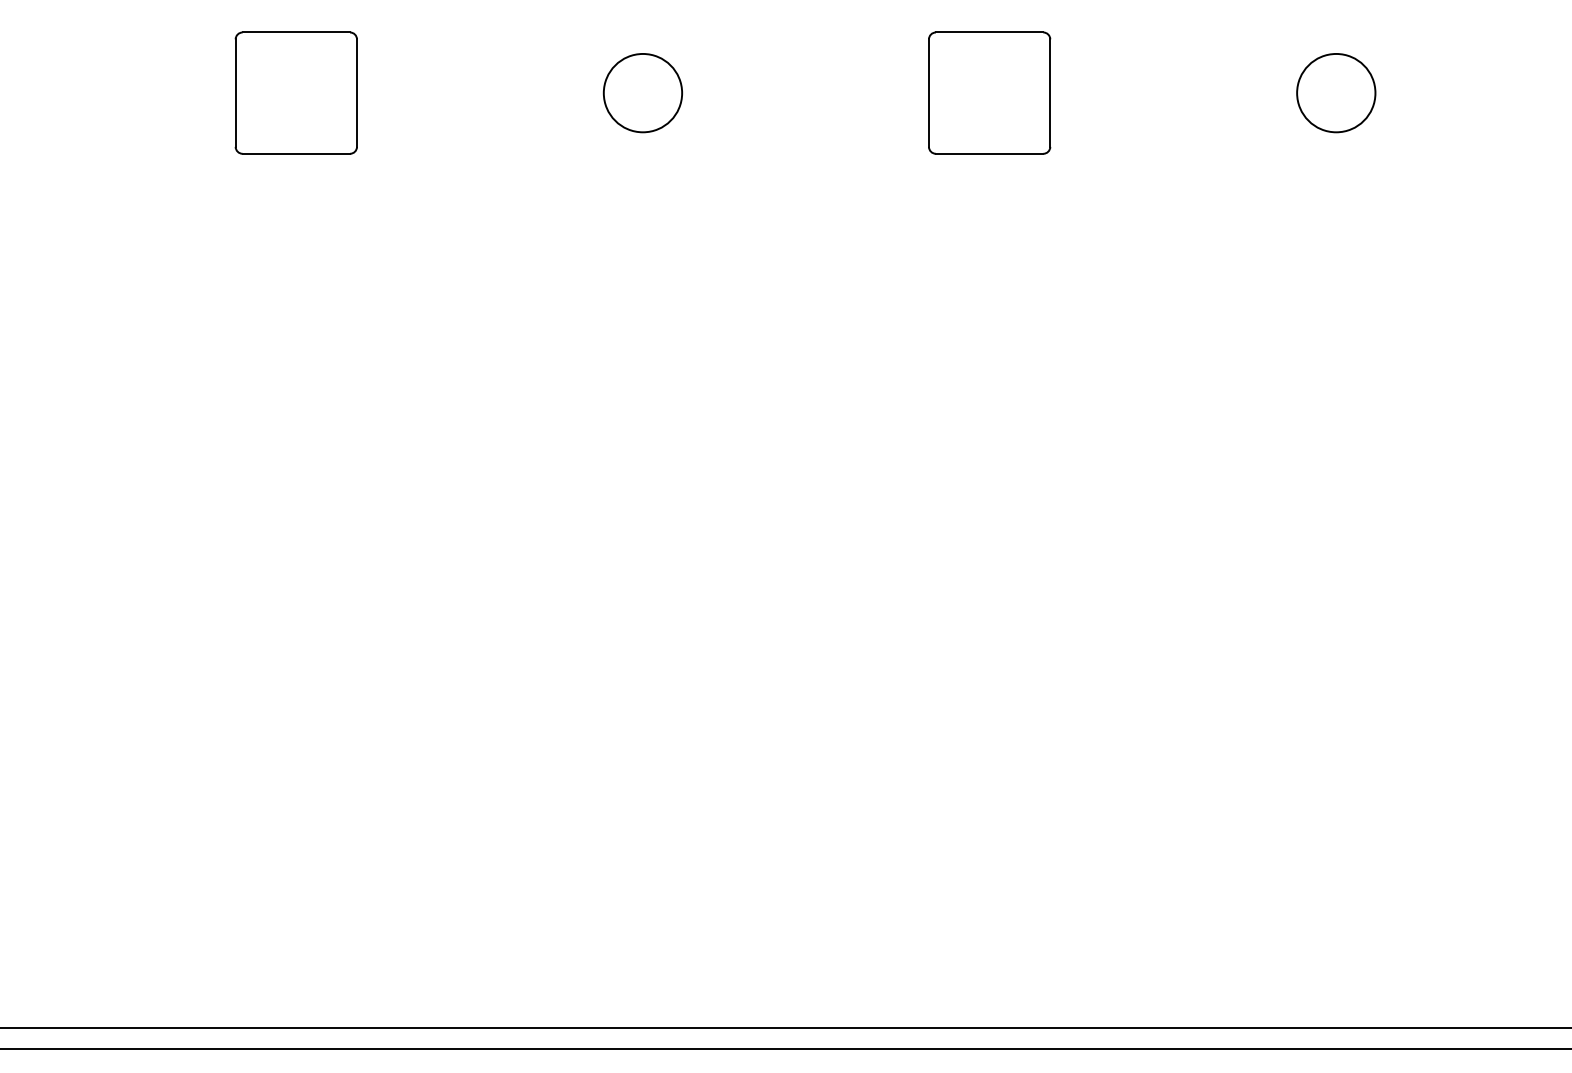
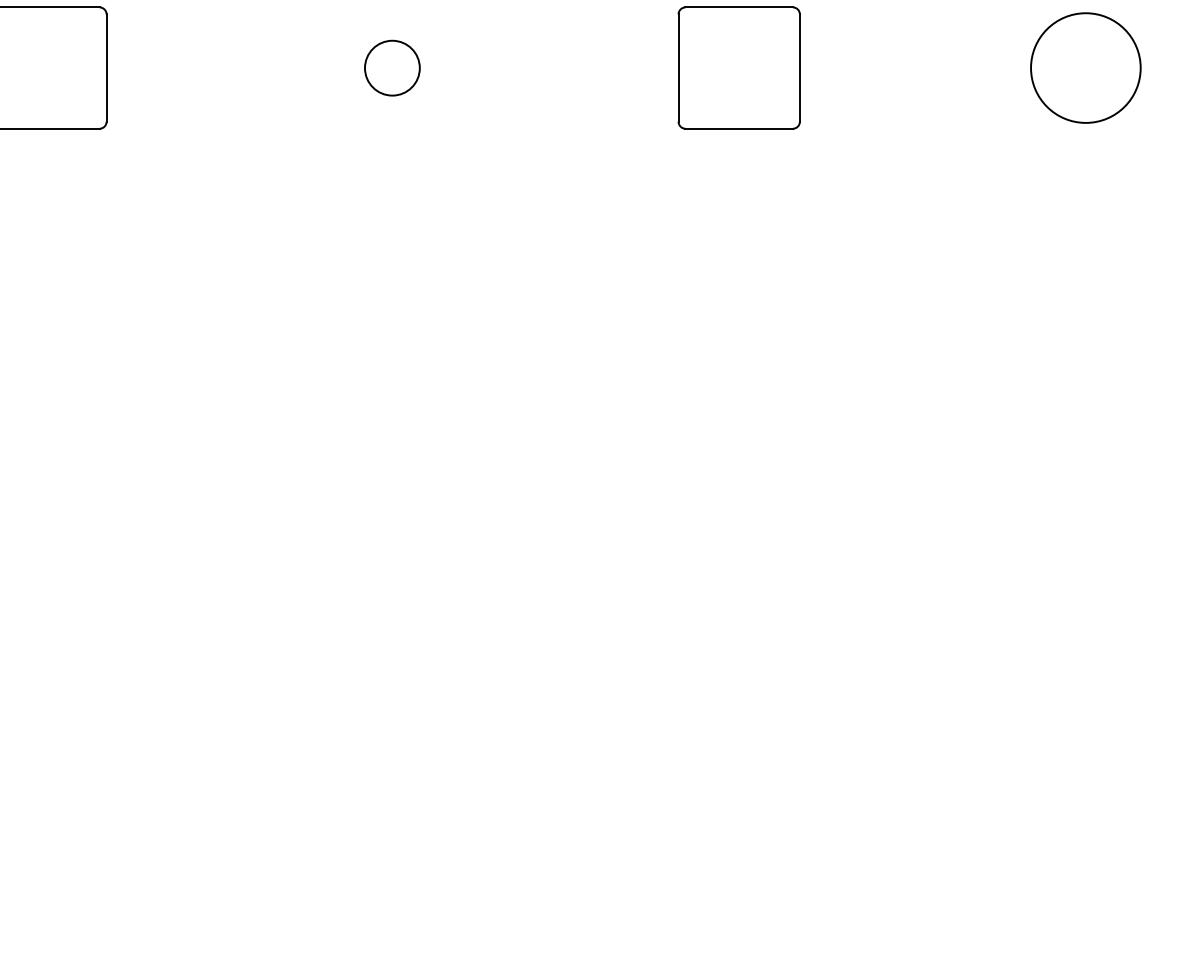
circle: (1336, 92) -> (1086, 67), size x1.4
circle: (642, 93) -> (392, 68), size x0.7

